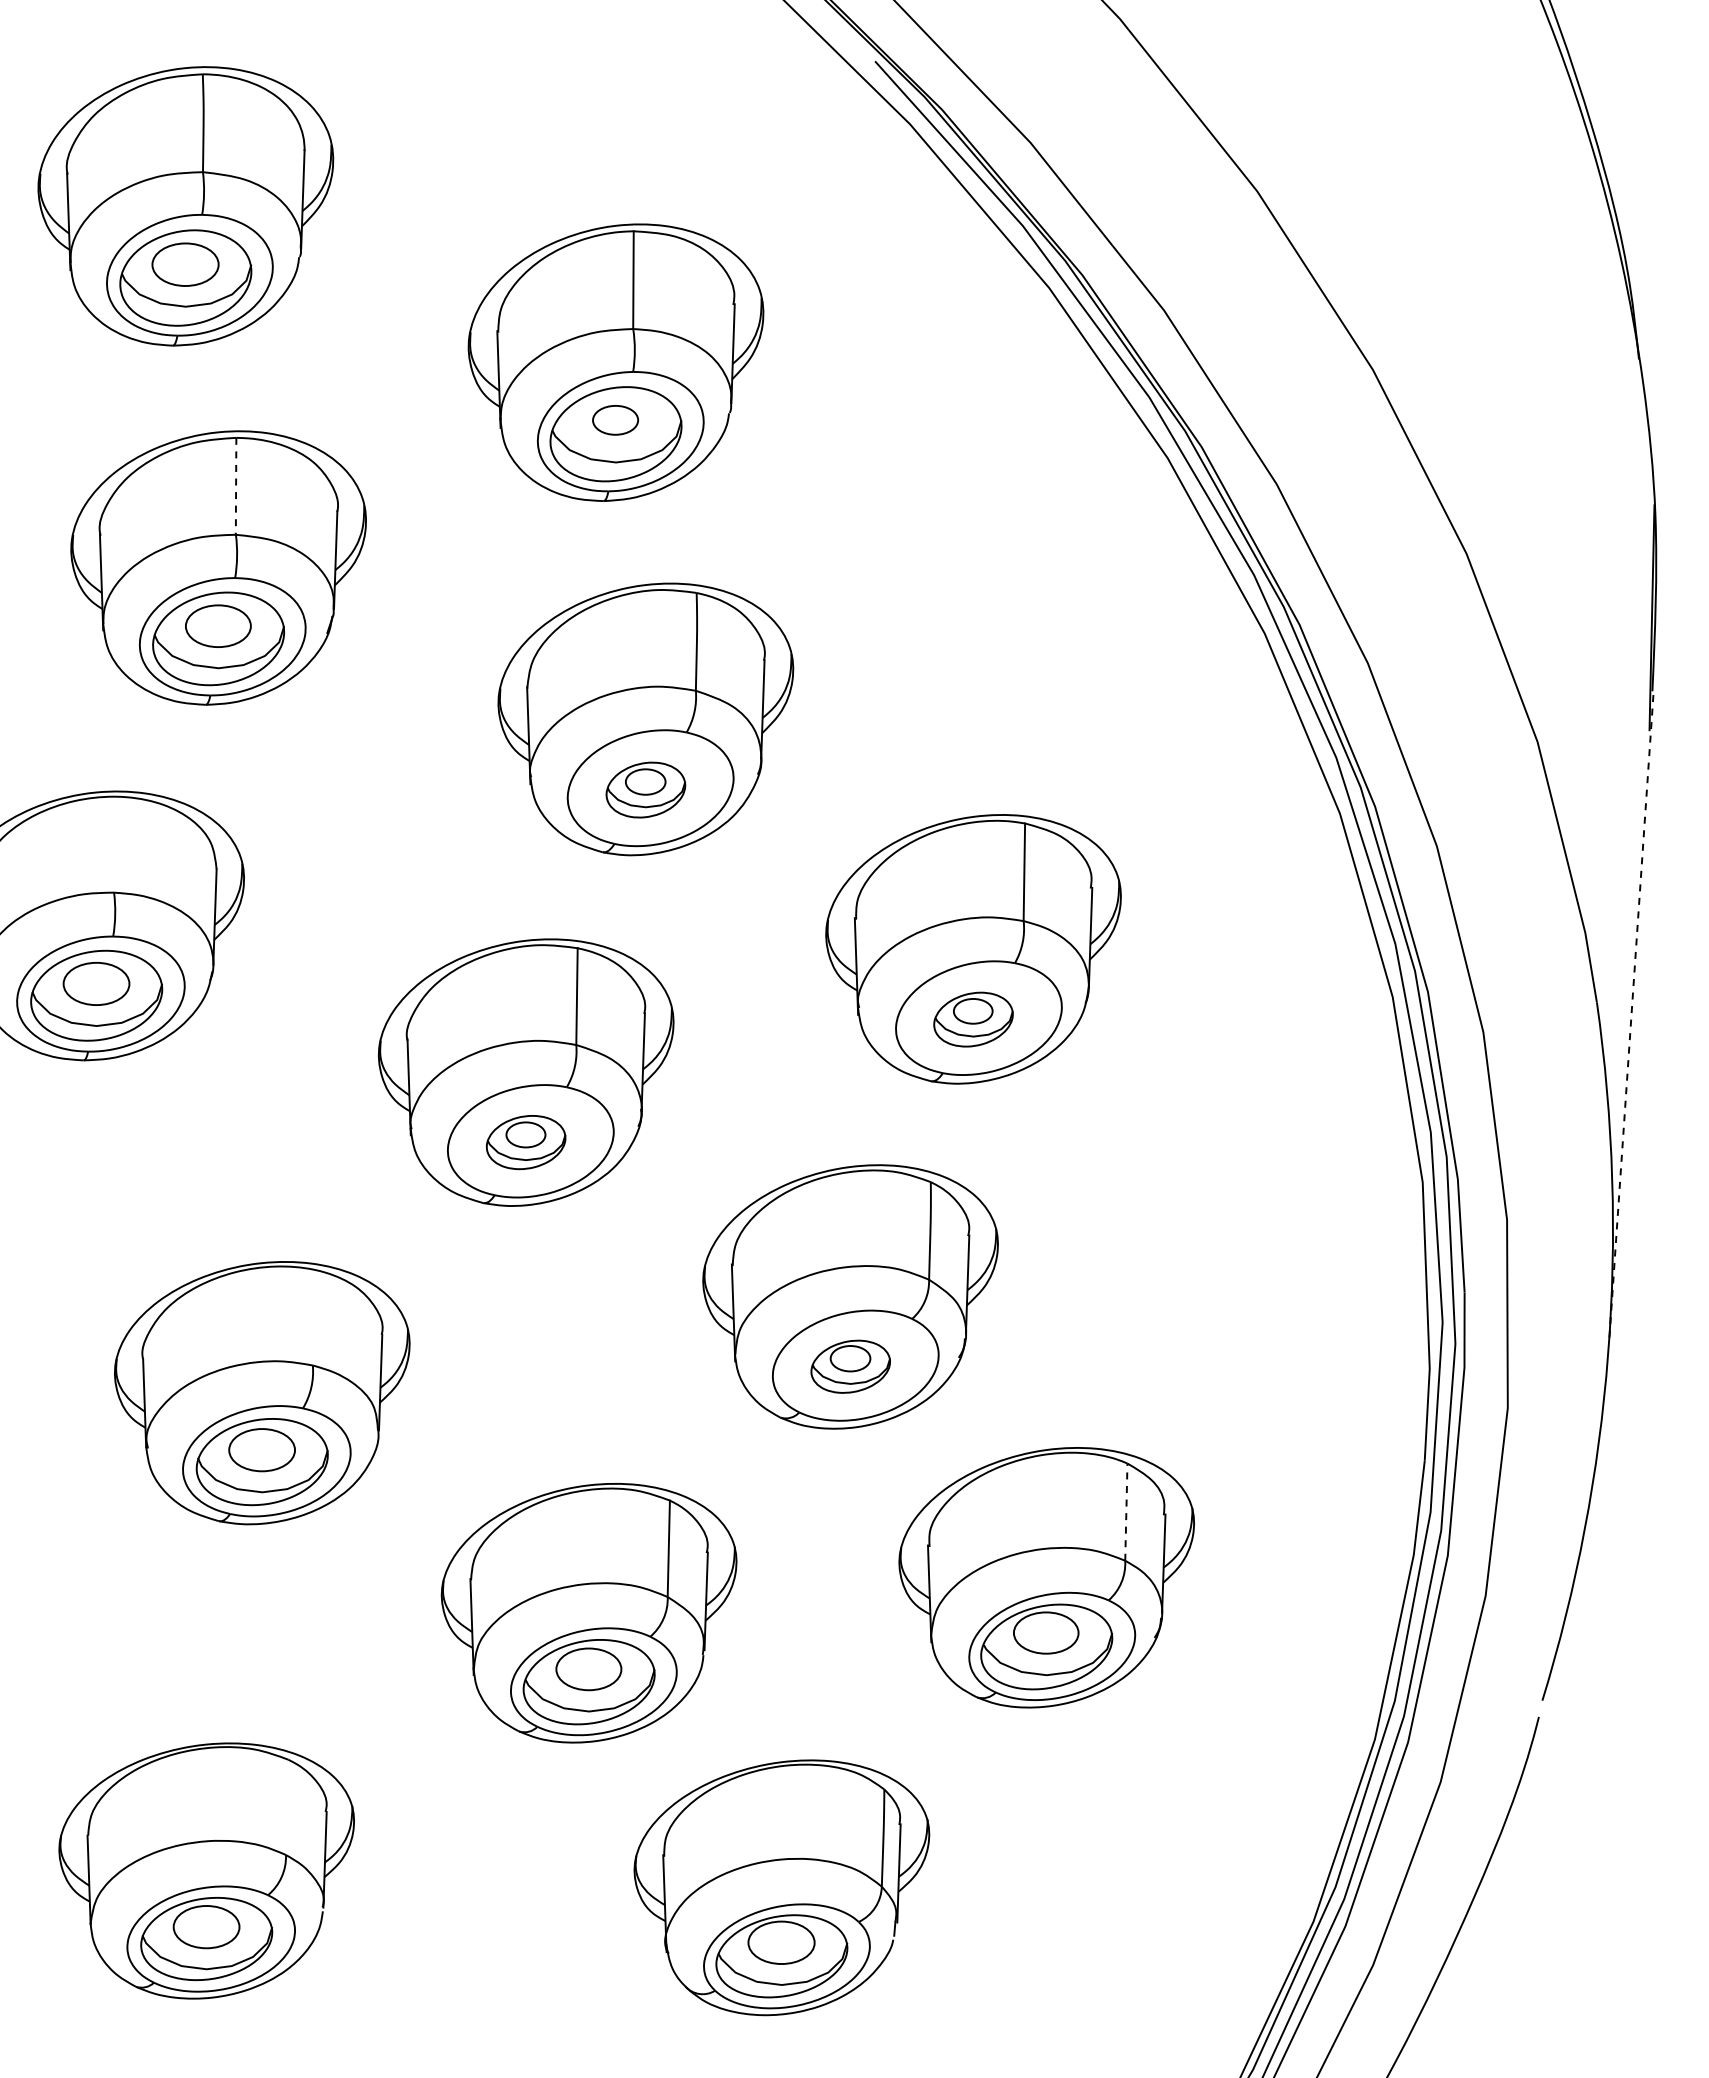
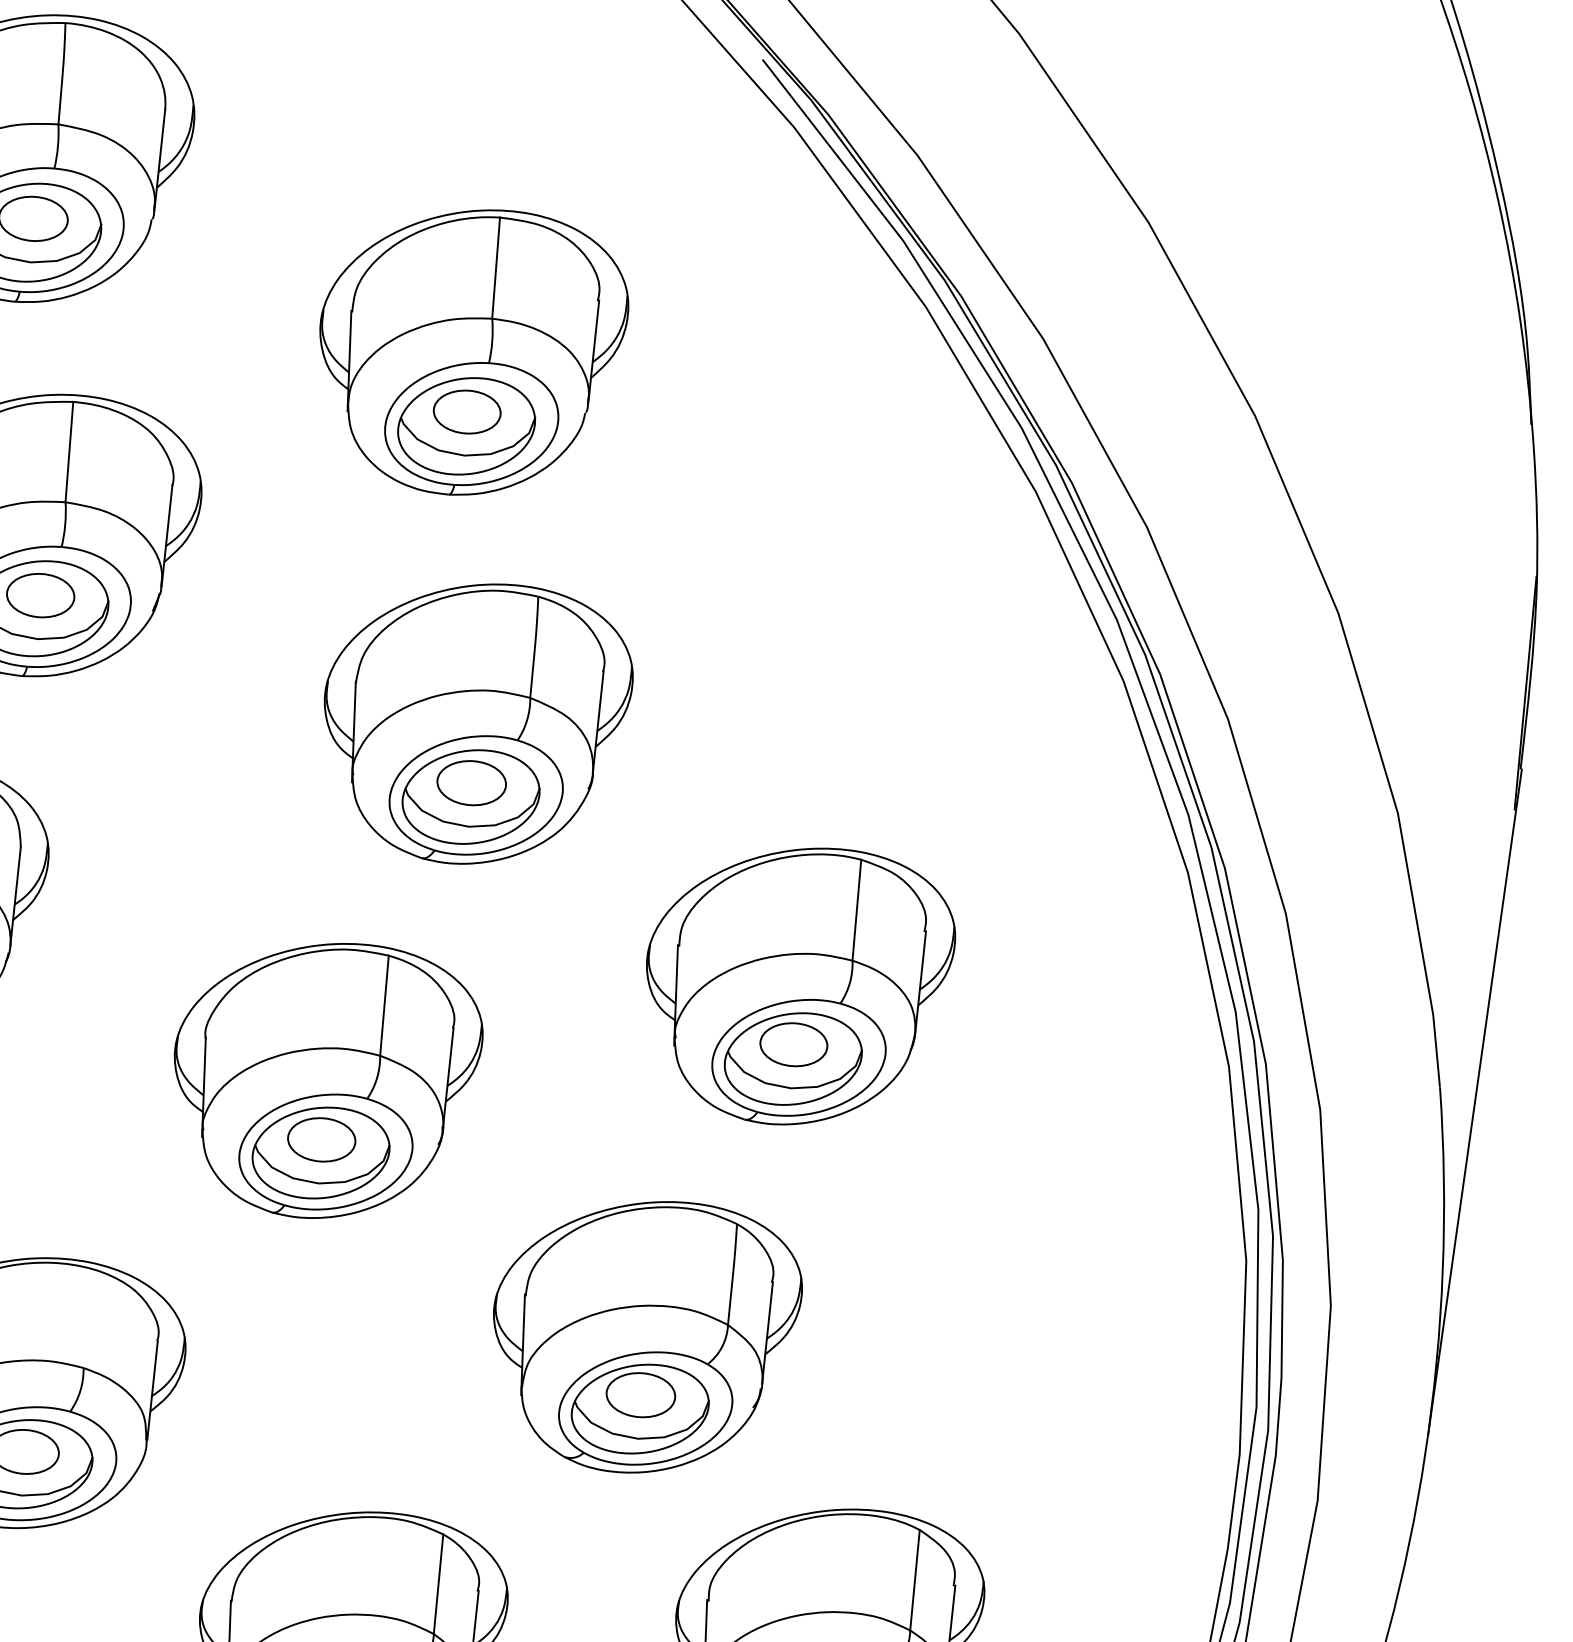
part: (615, 419) -> (467, 411), size x1.43
line: (236, 486) -> (69, 452), dashed -> solid
part: (645, 789) -> (470, 796), size x1.67
line: (1631, 1014) -> (1474, 1102), dashed -> solid
part: (973, 1019) -> (793, 1058), size x1.67
part: (525, 1142) -> (320, 1152), size x1.67
part: (850, 1366) -> (640, 1408), size x1.67
line: (1126, 1512) -> (915, 1580), dashed -> solid

